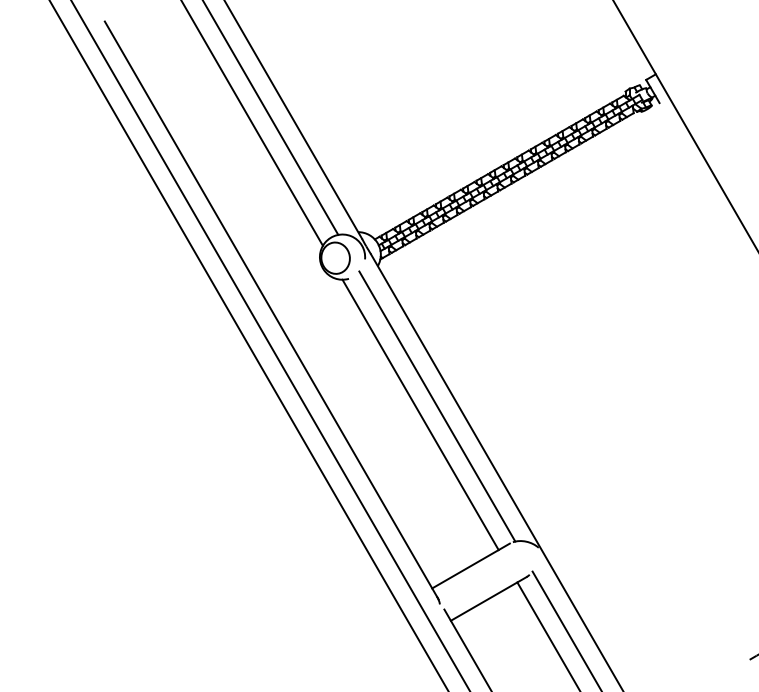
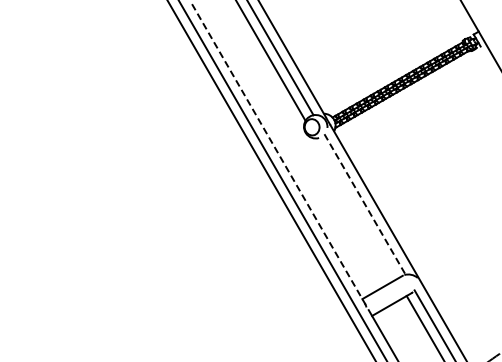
line: (270, 310) -> (278, 154), solid -> dashed
line: (438, 406) -> (365, 204), solid -> dashed
line: (418, 414) -> (355, 208), removed

